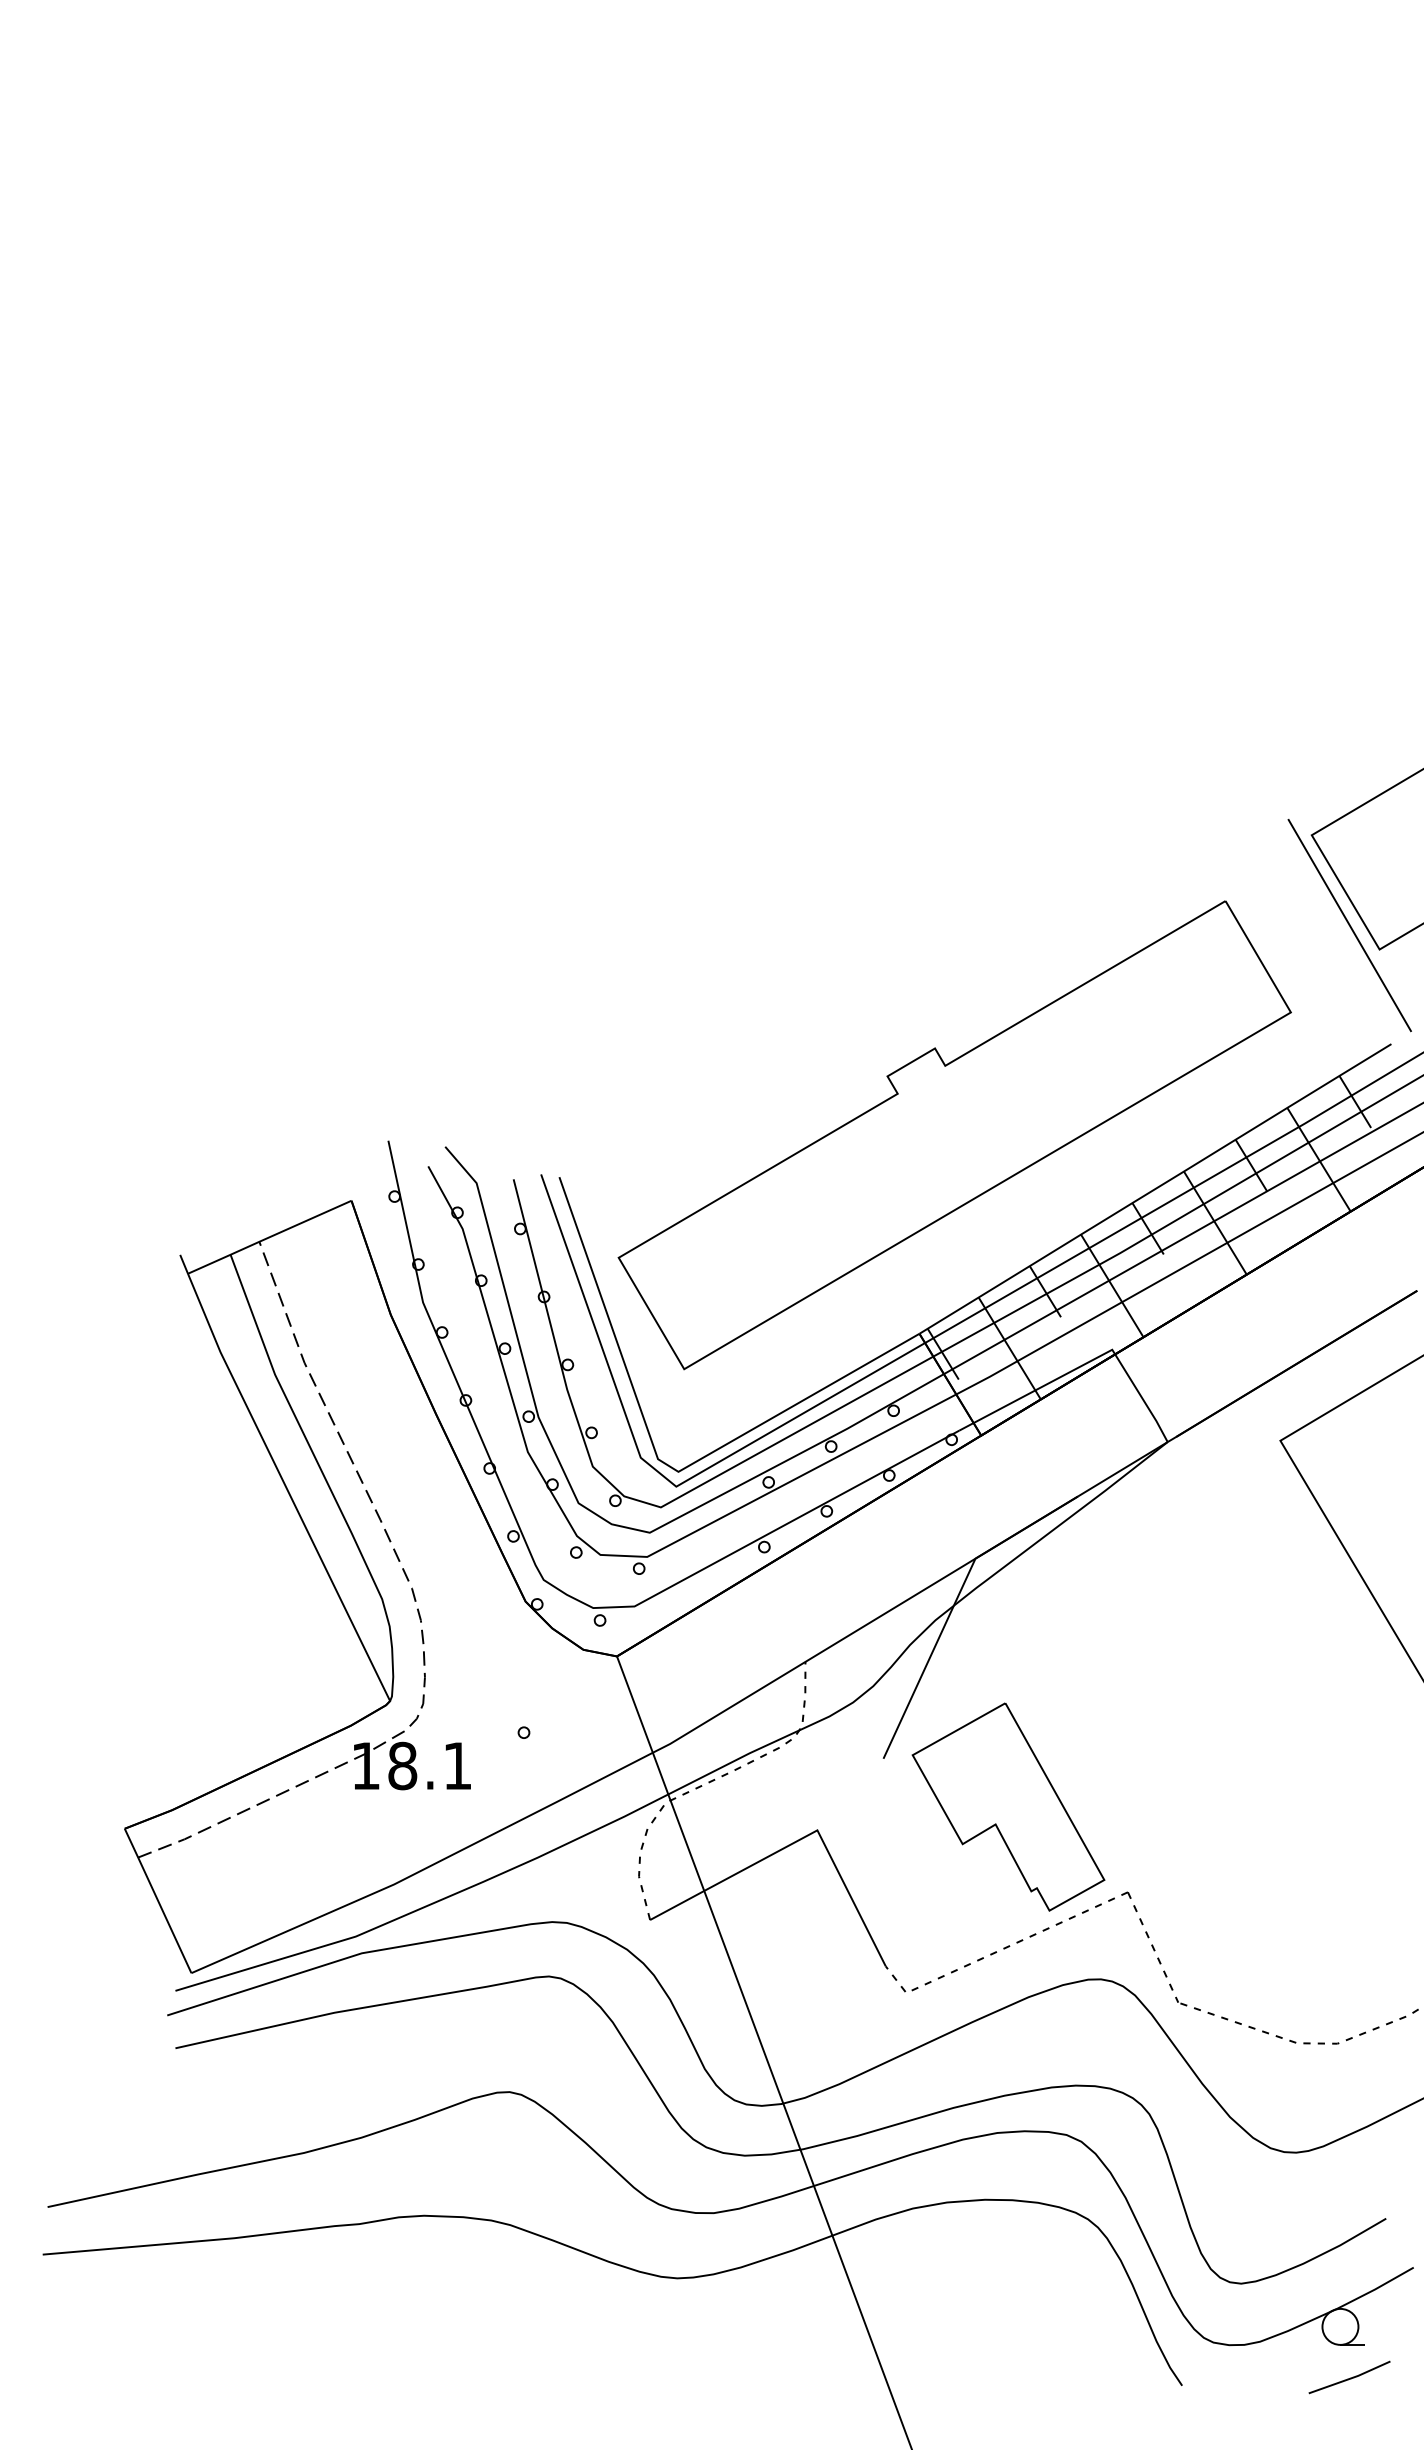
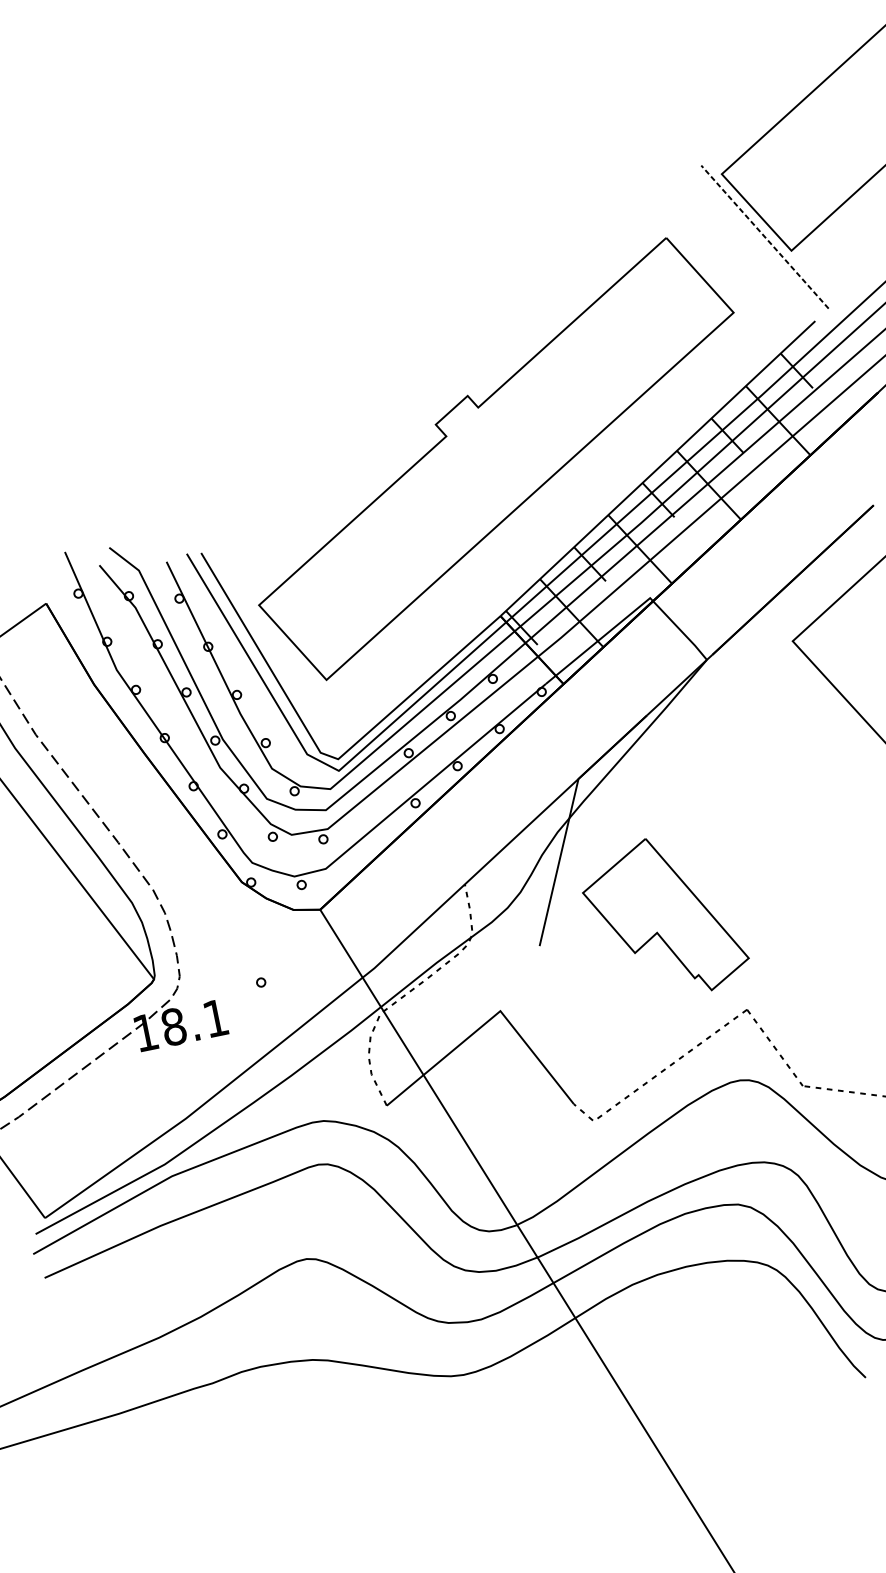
line: (1349, 925) -> (764, 237), solid -> dashed
part: (1008, 1806) -> (664, 917), moved

